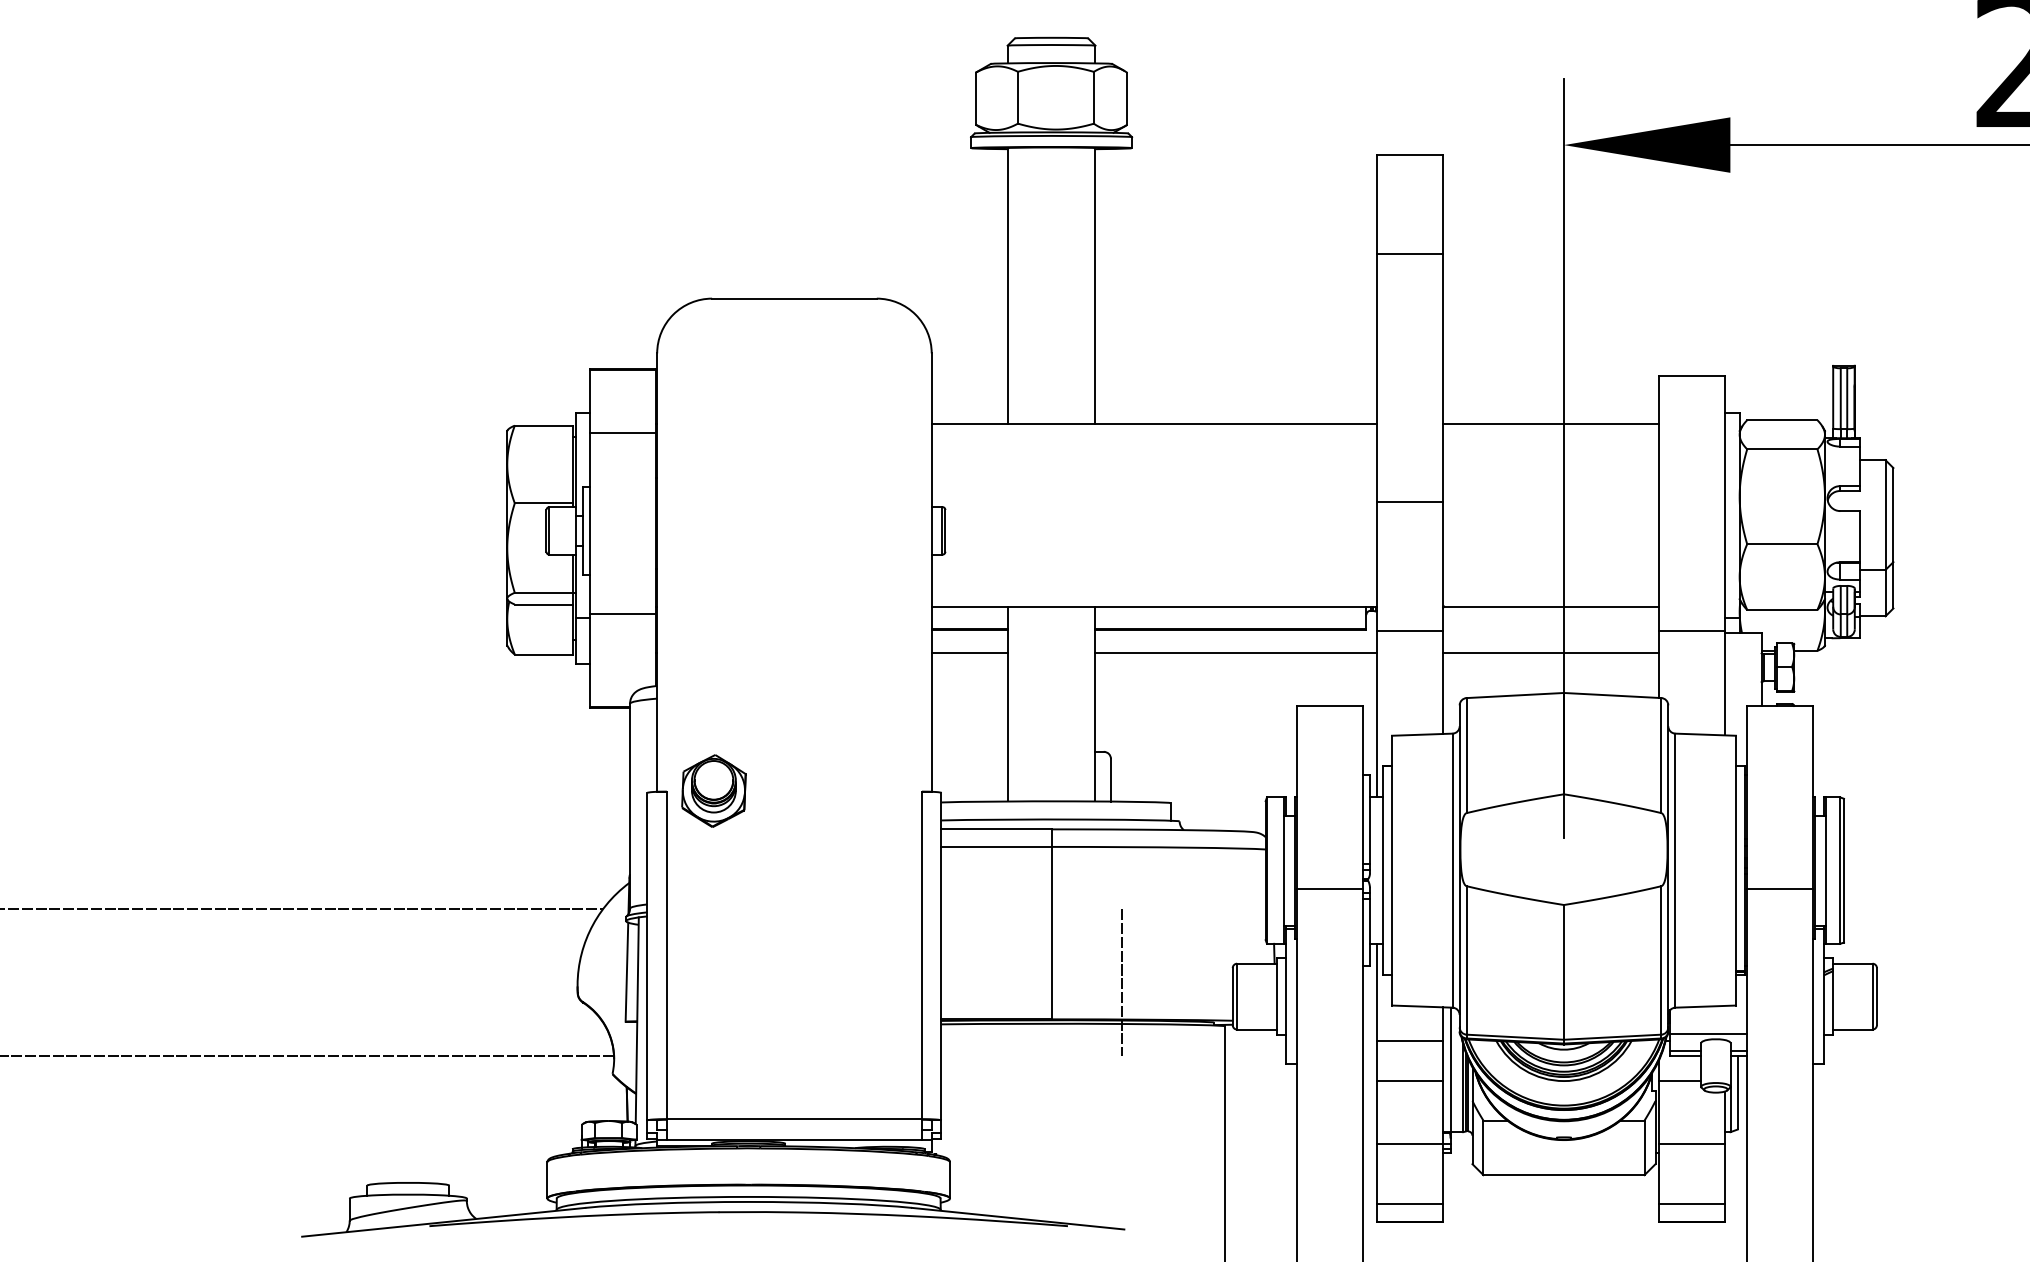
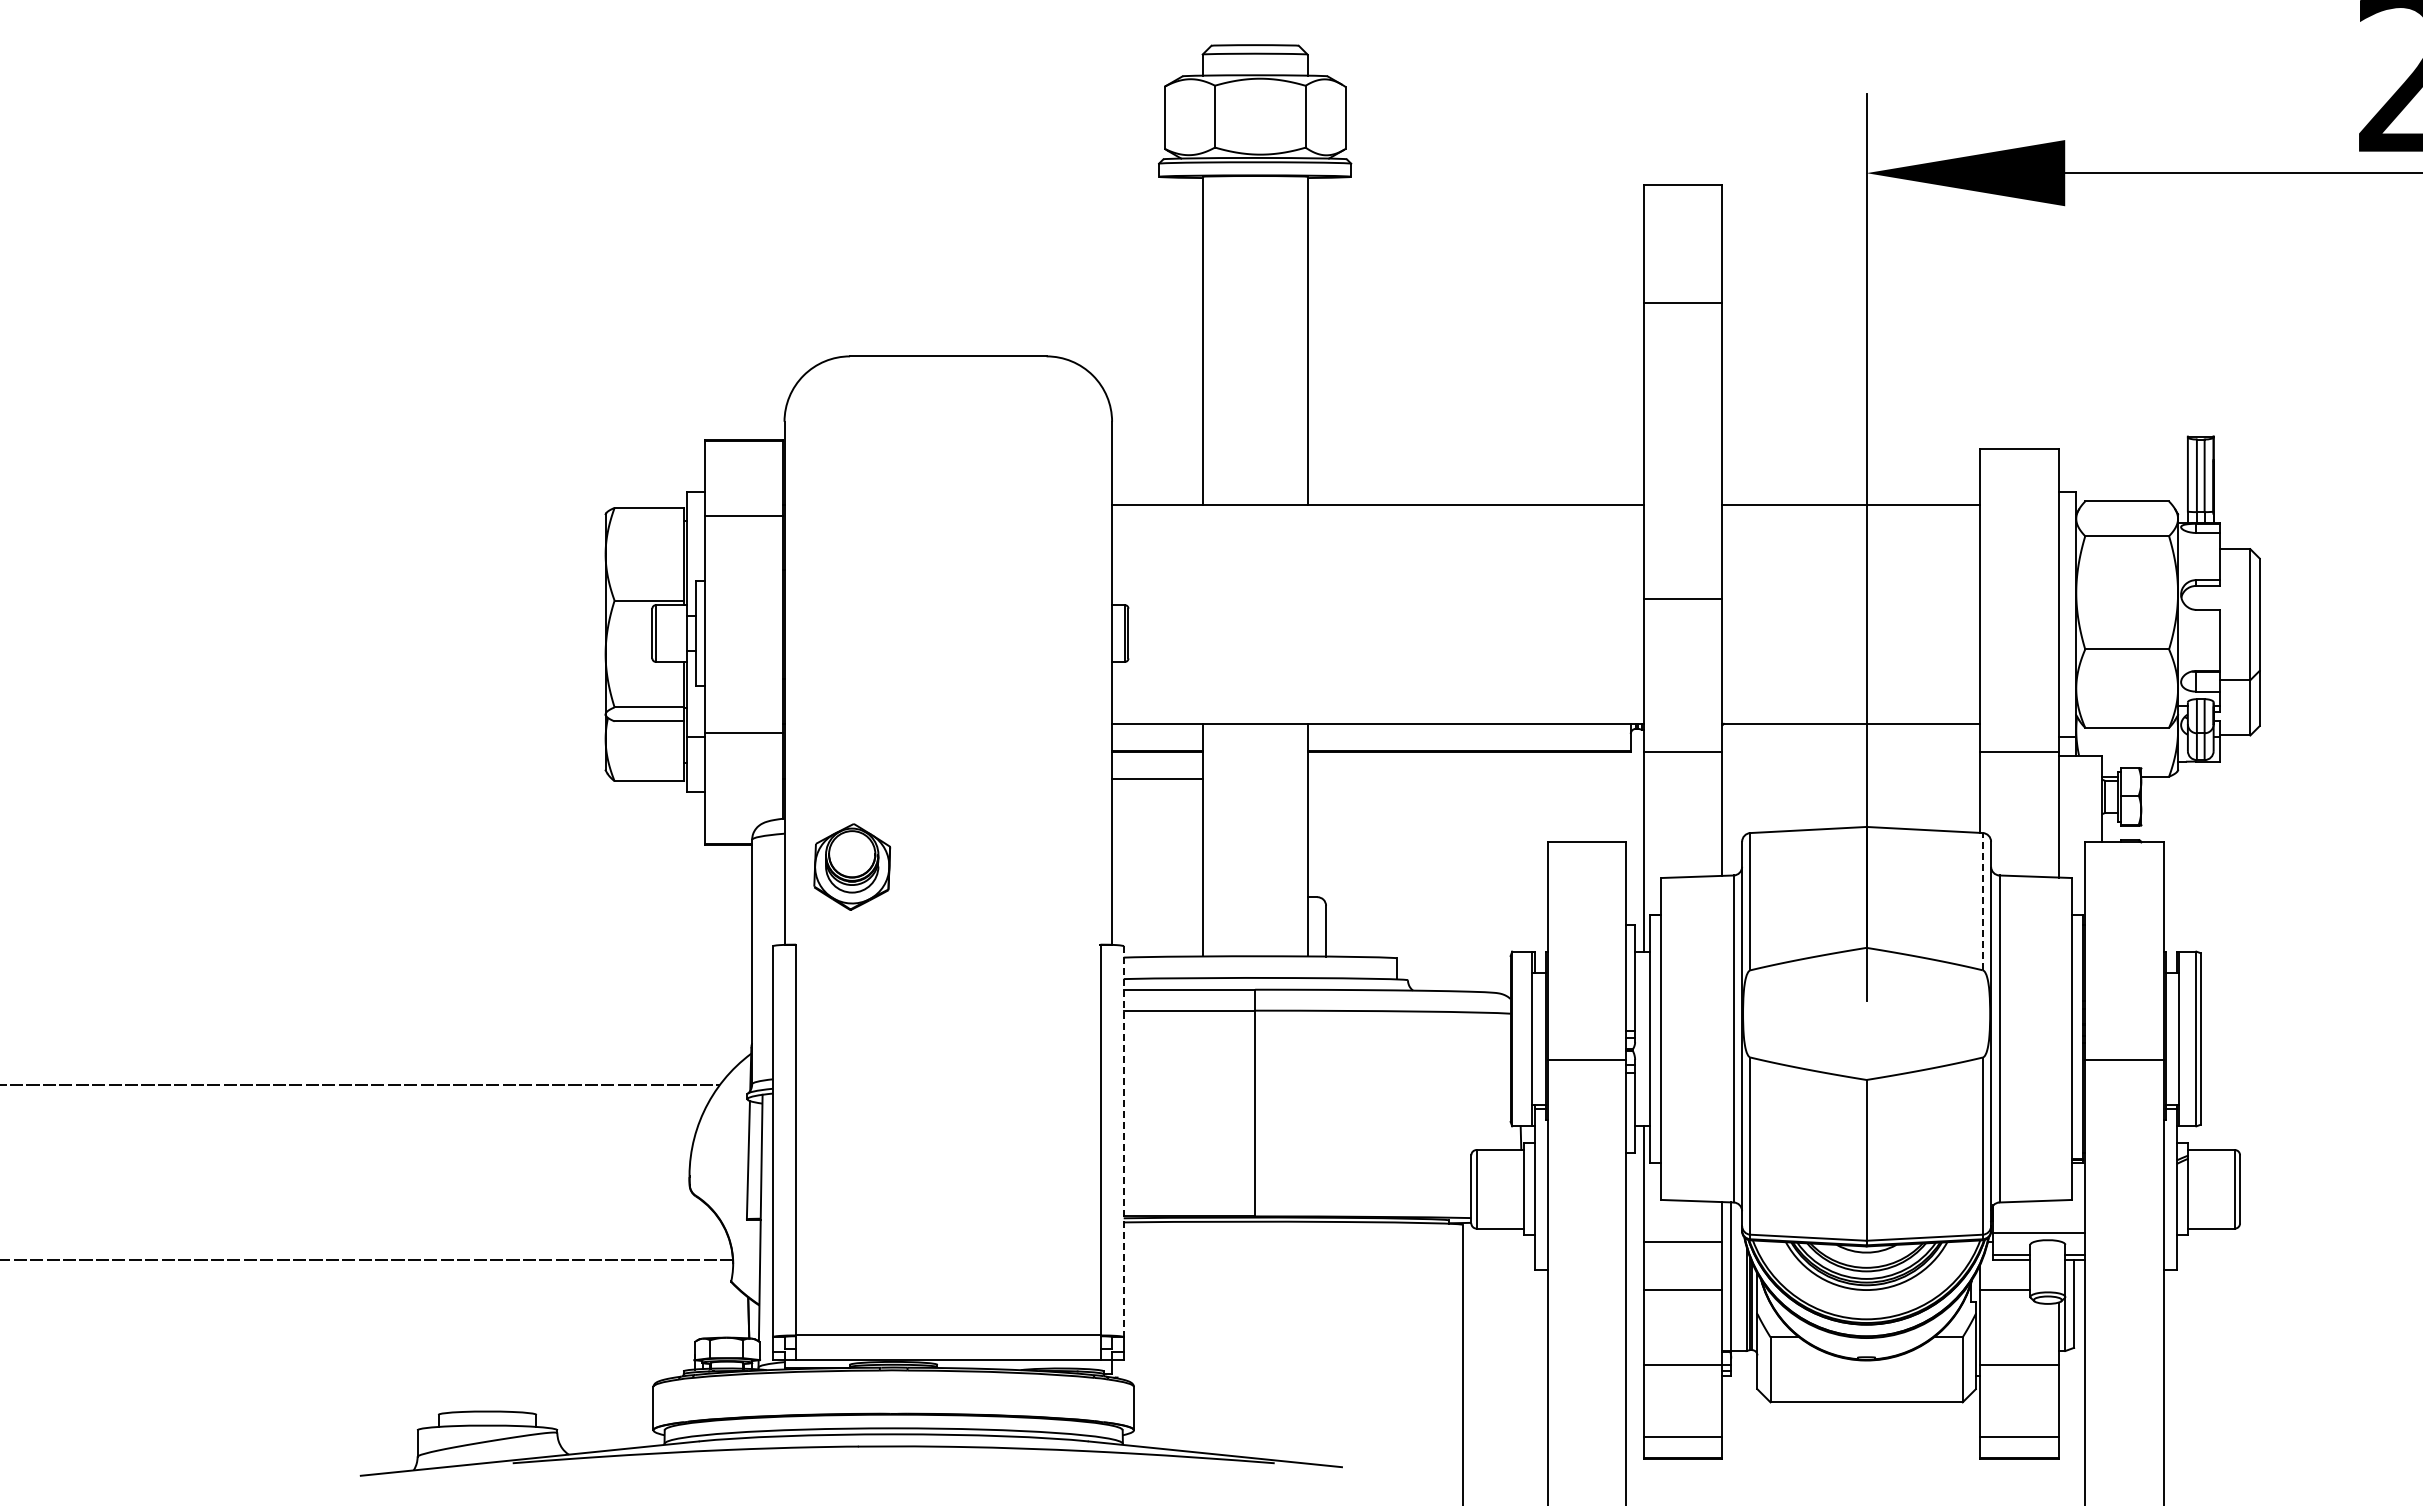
line: (1236, 653) -> (1475, 779), removed
line: (1551, 653) -> (1851, 779), removed
line: (1661, 755) -> (1982, 901), solid -> dashed
part: (714, 790) -> (852, 866), moved
line: (941, 957) -> (1123, 1142), solid -> dashed
line: (1122, 982) -> (1339, 1172), removed

